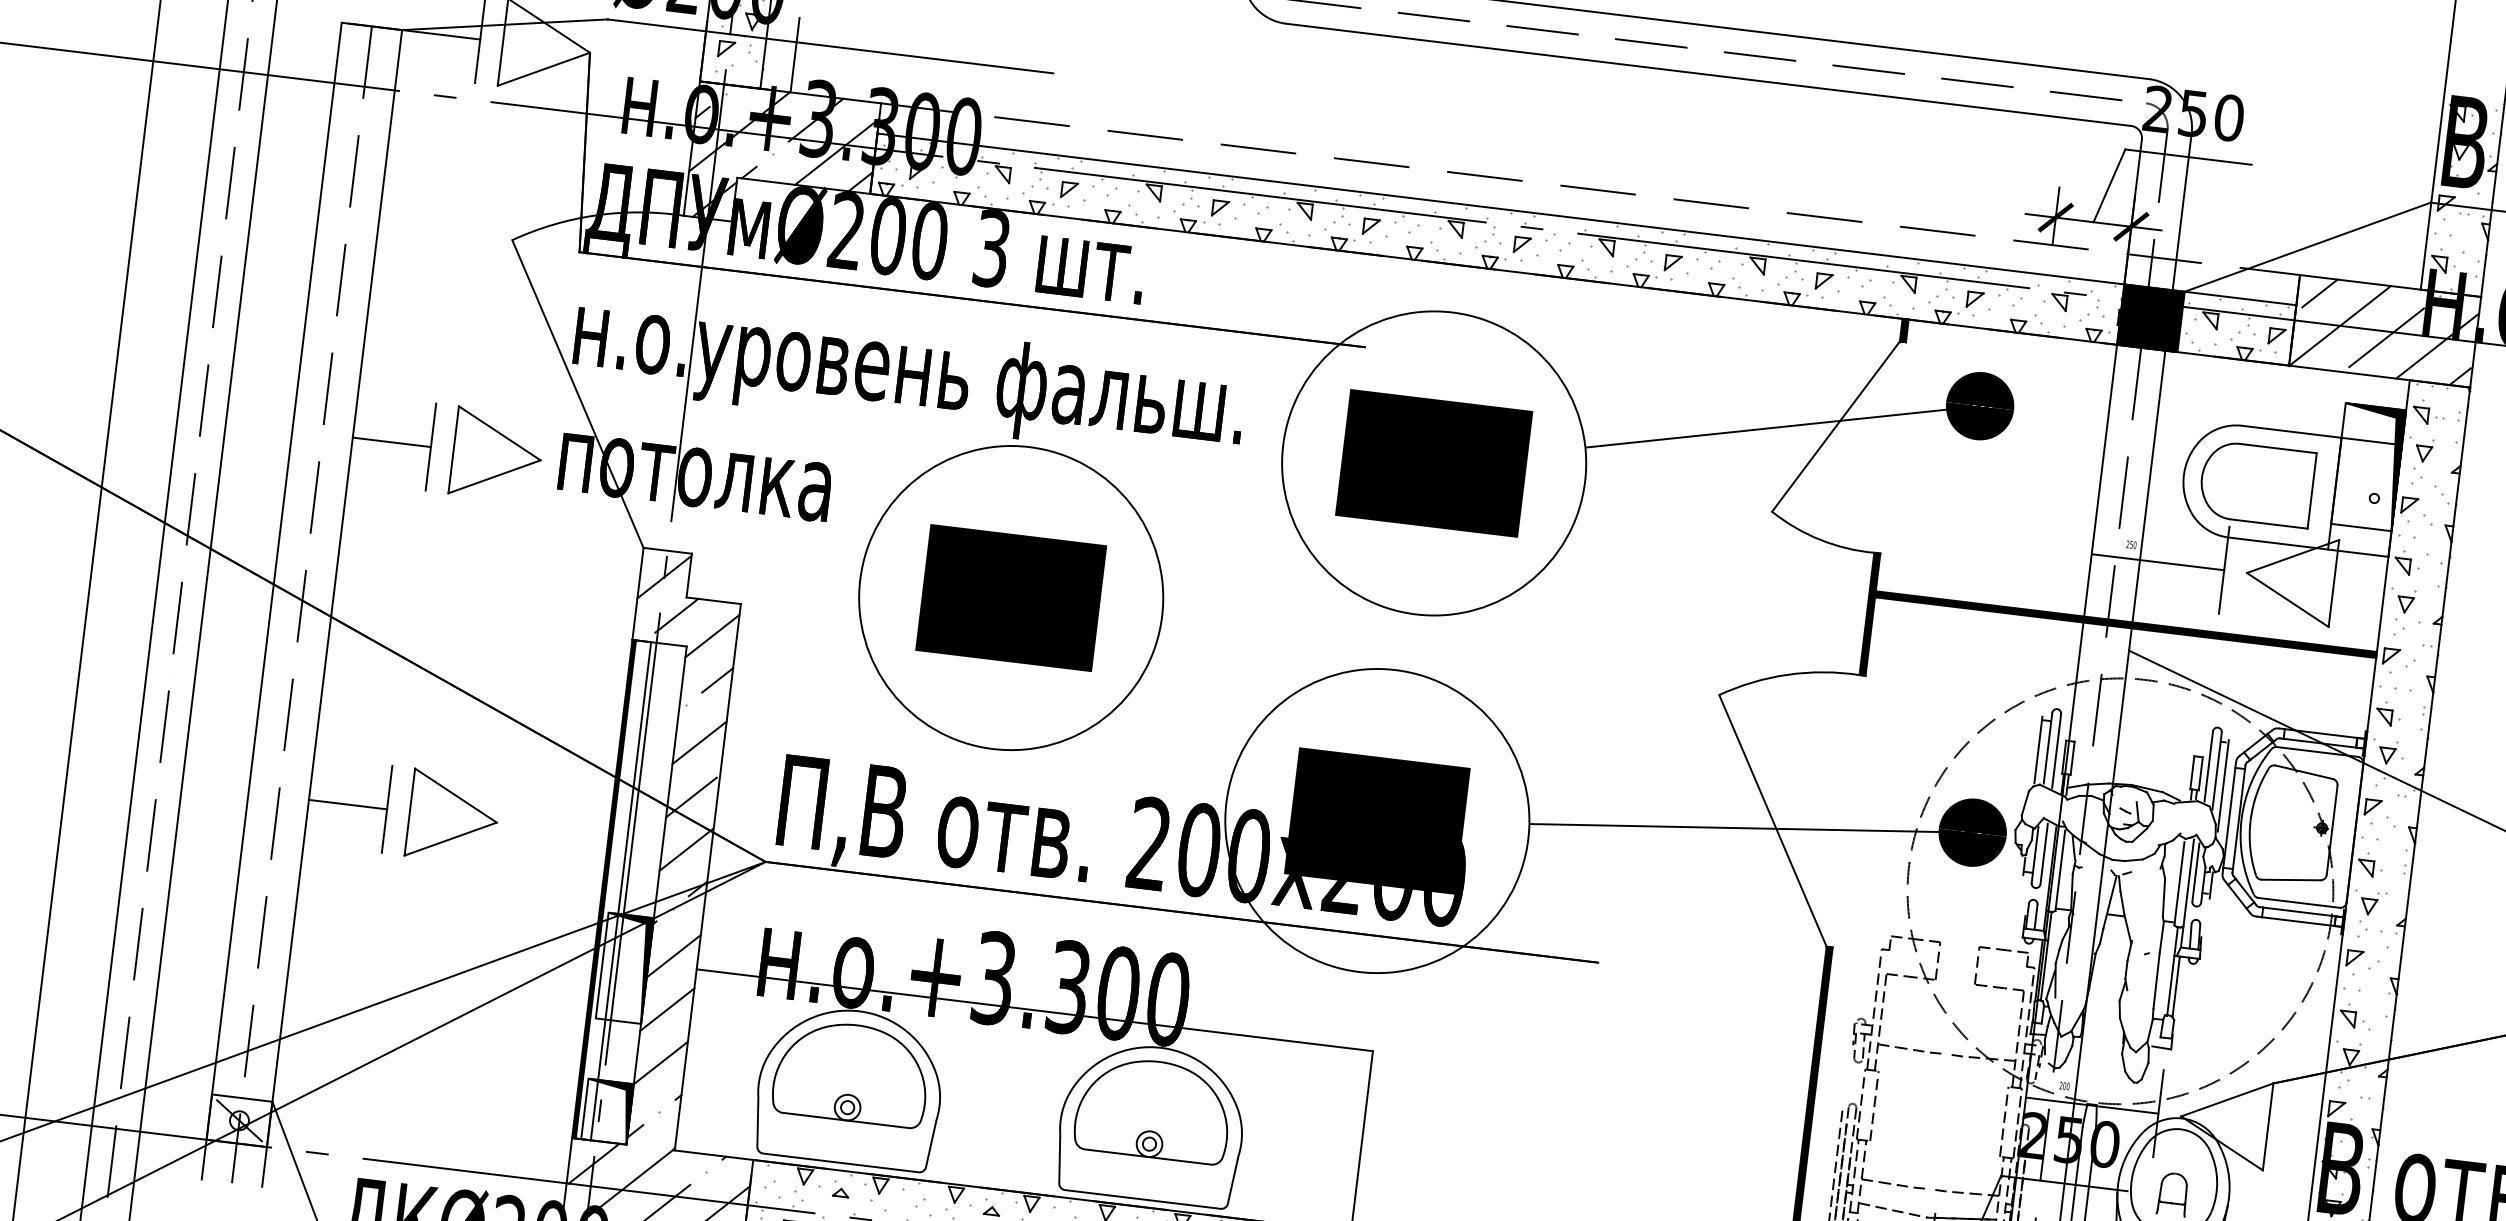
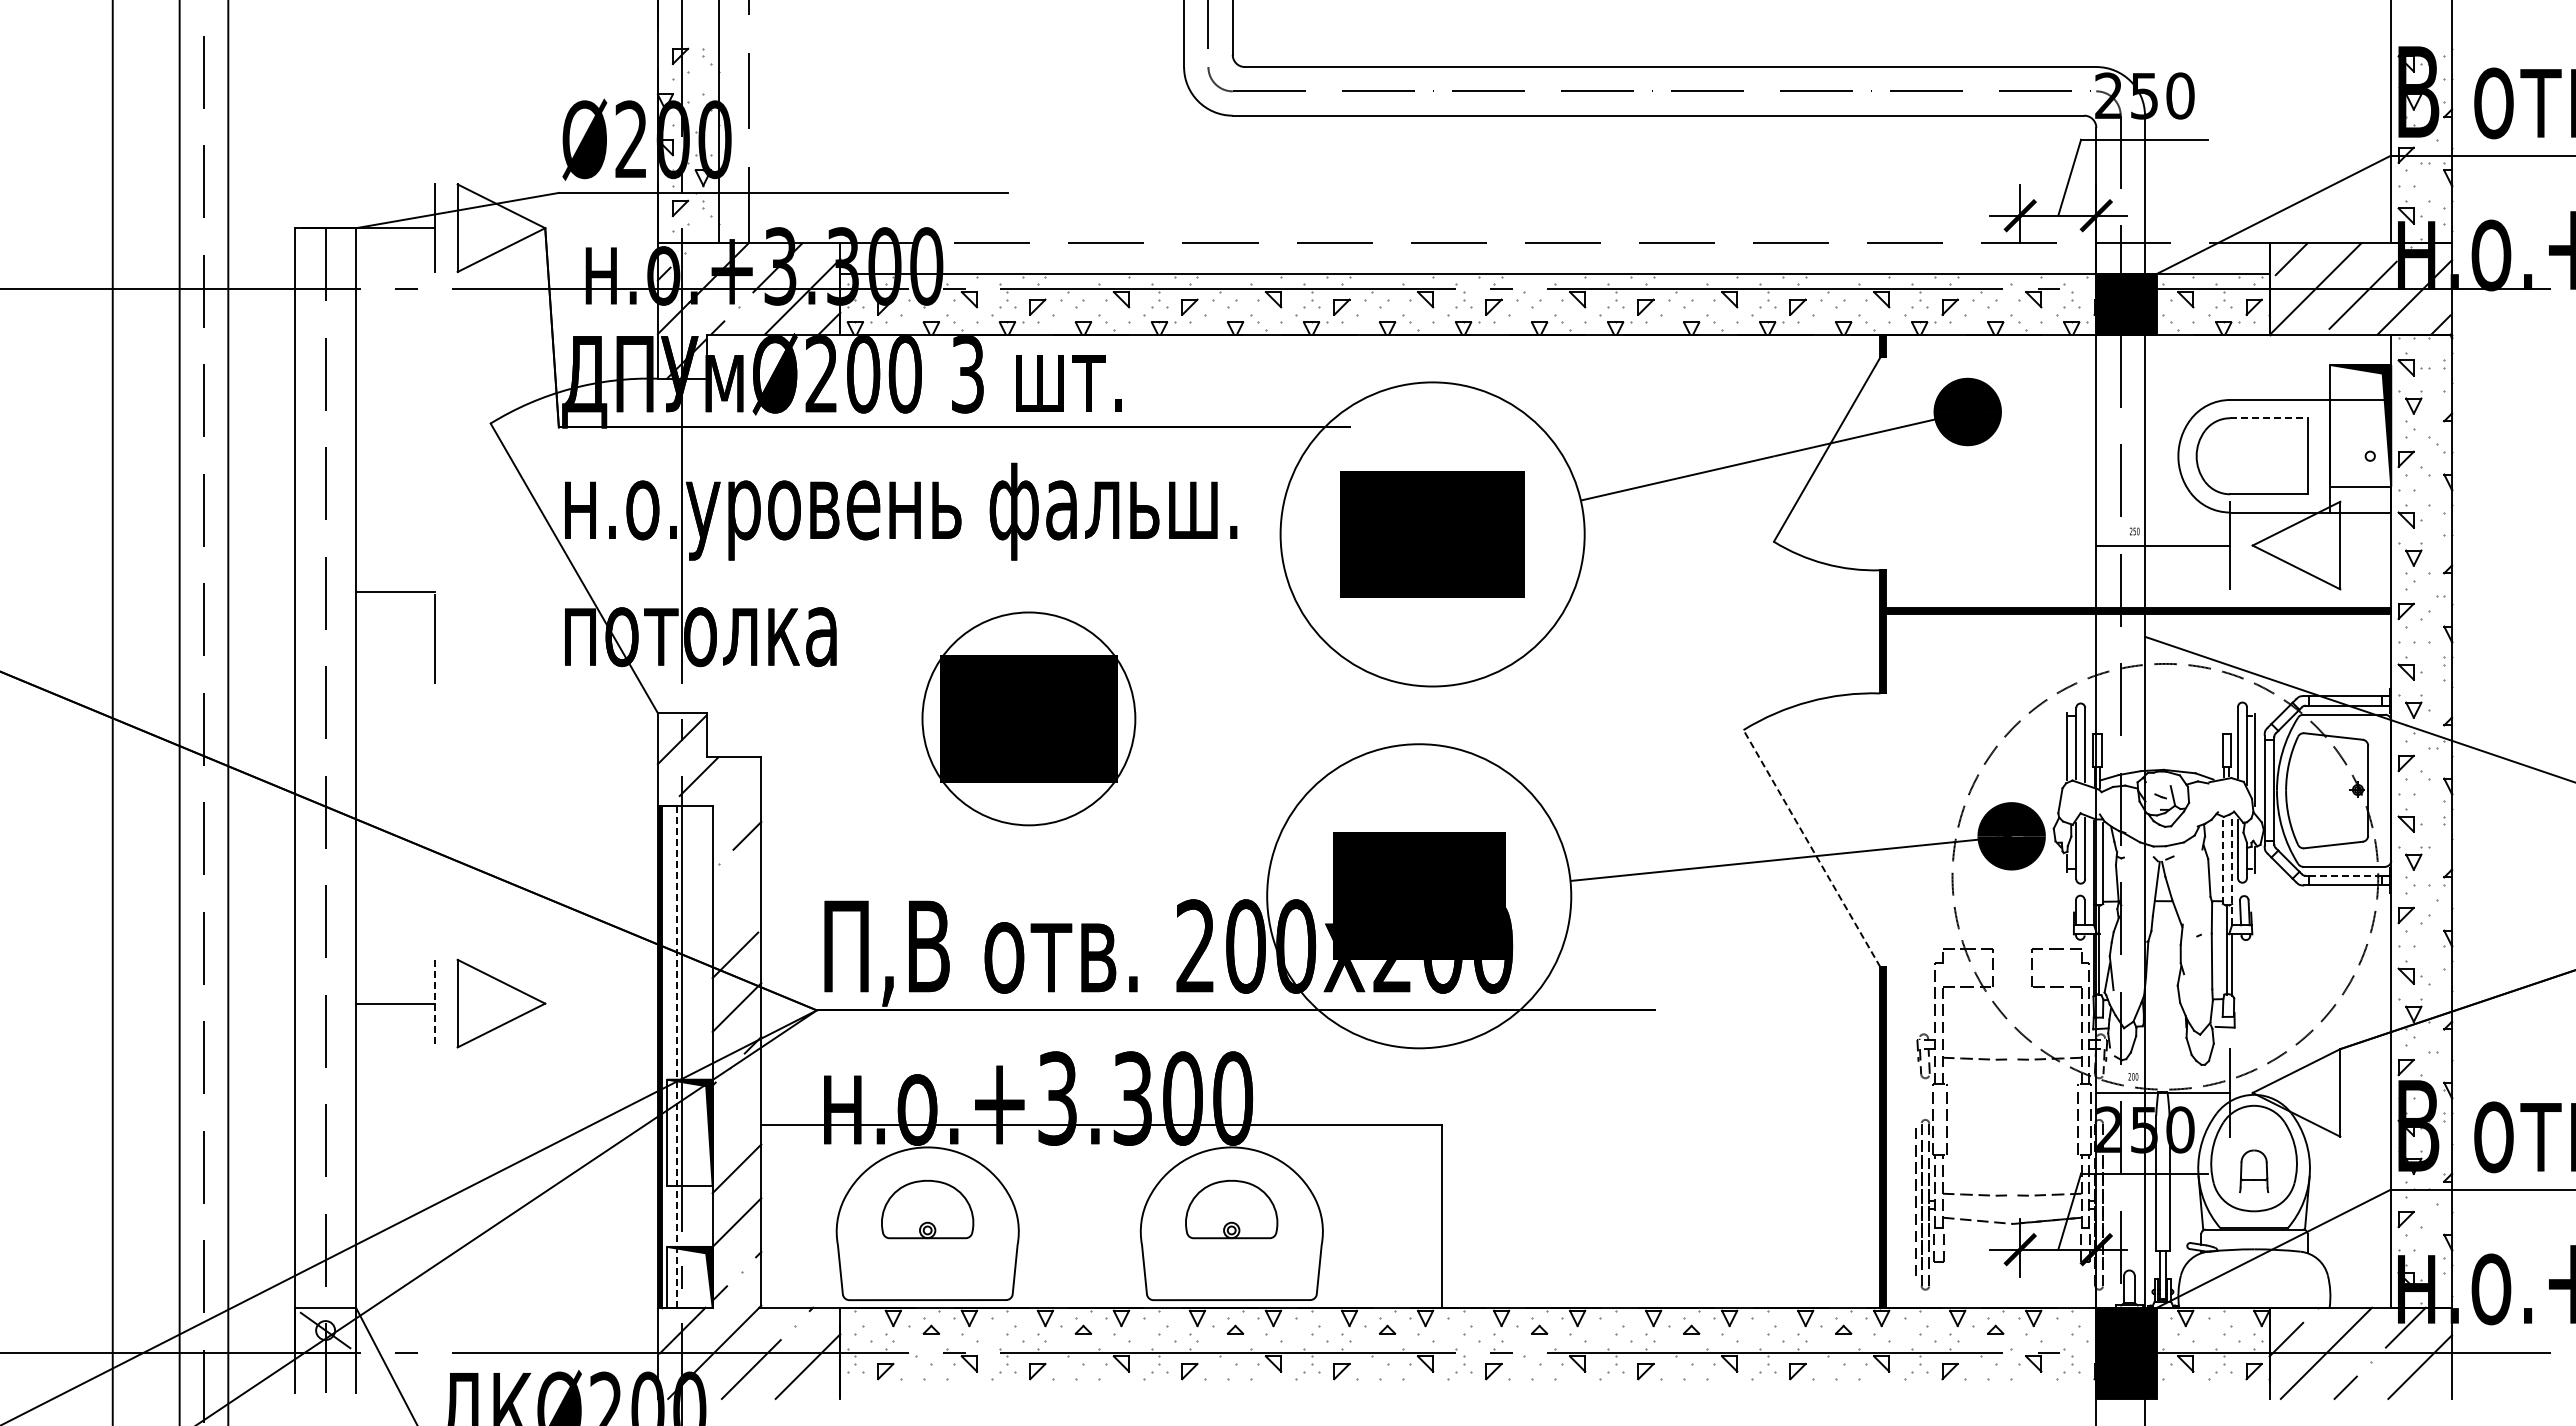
line: (392, 442) -> (395, 591), moved
line: (2277, 448) -> (2268, 418), solid -> dashed
part: (497, 454) -> (501, 638), removed
circle: (1010, 597) -> (1028, 718), size x0.7
line: (712, 635) -> (736, 792), removed
line: (699, 742) -> (736, 899), removed
line: (386, 809) -> (434, 1003), solid -> dashed
line: (1772, 820) -> (1811, 848), solid -> dashed
line: (2179, 884) -> (2223, 862), solid -> dashed
line: (620, 890) -> (676, 1056), solid -> dashed
line: (2187, 893) -> (2232, 870), solid -> dashed
line: (2299, 911) -> (2345, 875), solid -> dashed
line: (673, 955) -> (736, 1114), removed
part: (851, 1072) -> (927, 1209), size x0.6
part: (1153, 1109) -> (1231, 1209), size x0.6

